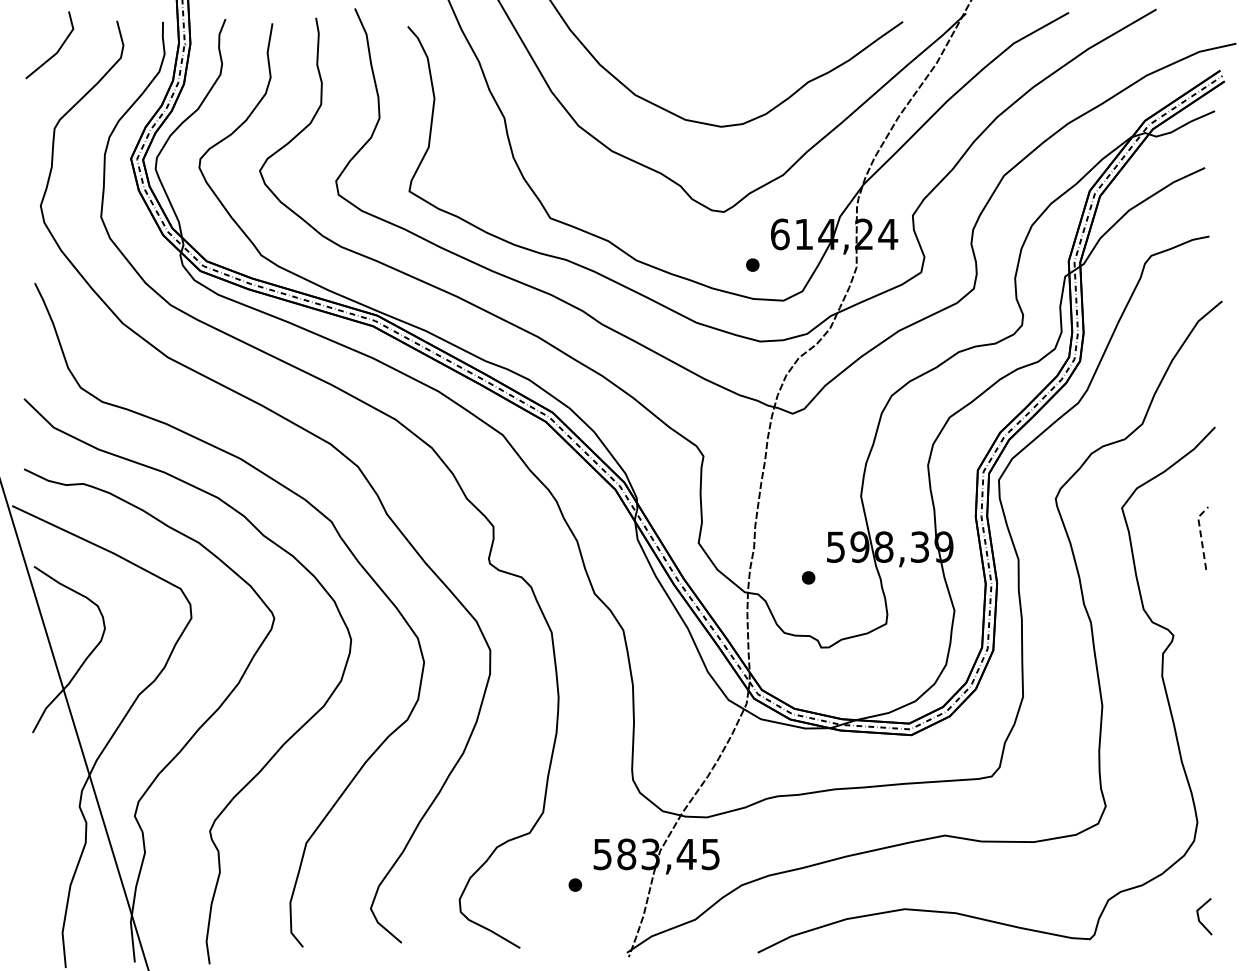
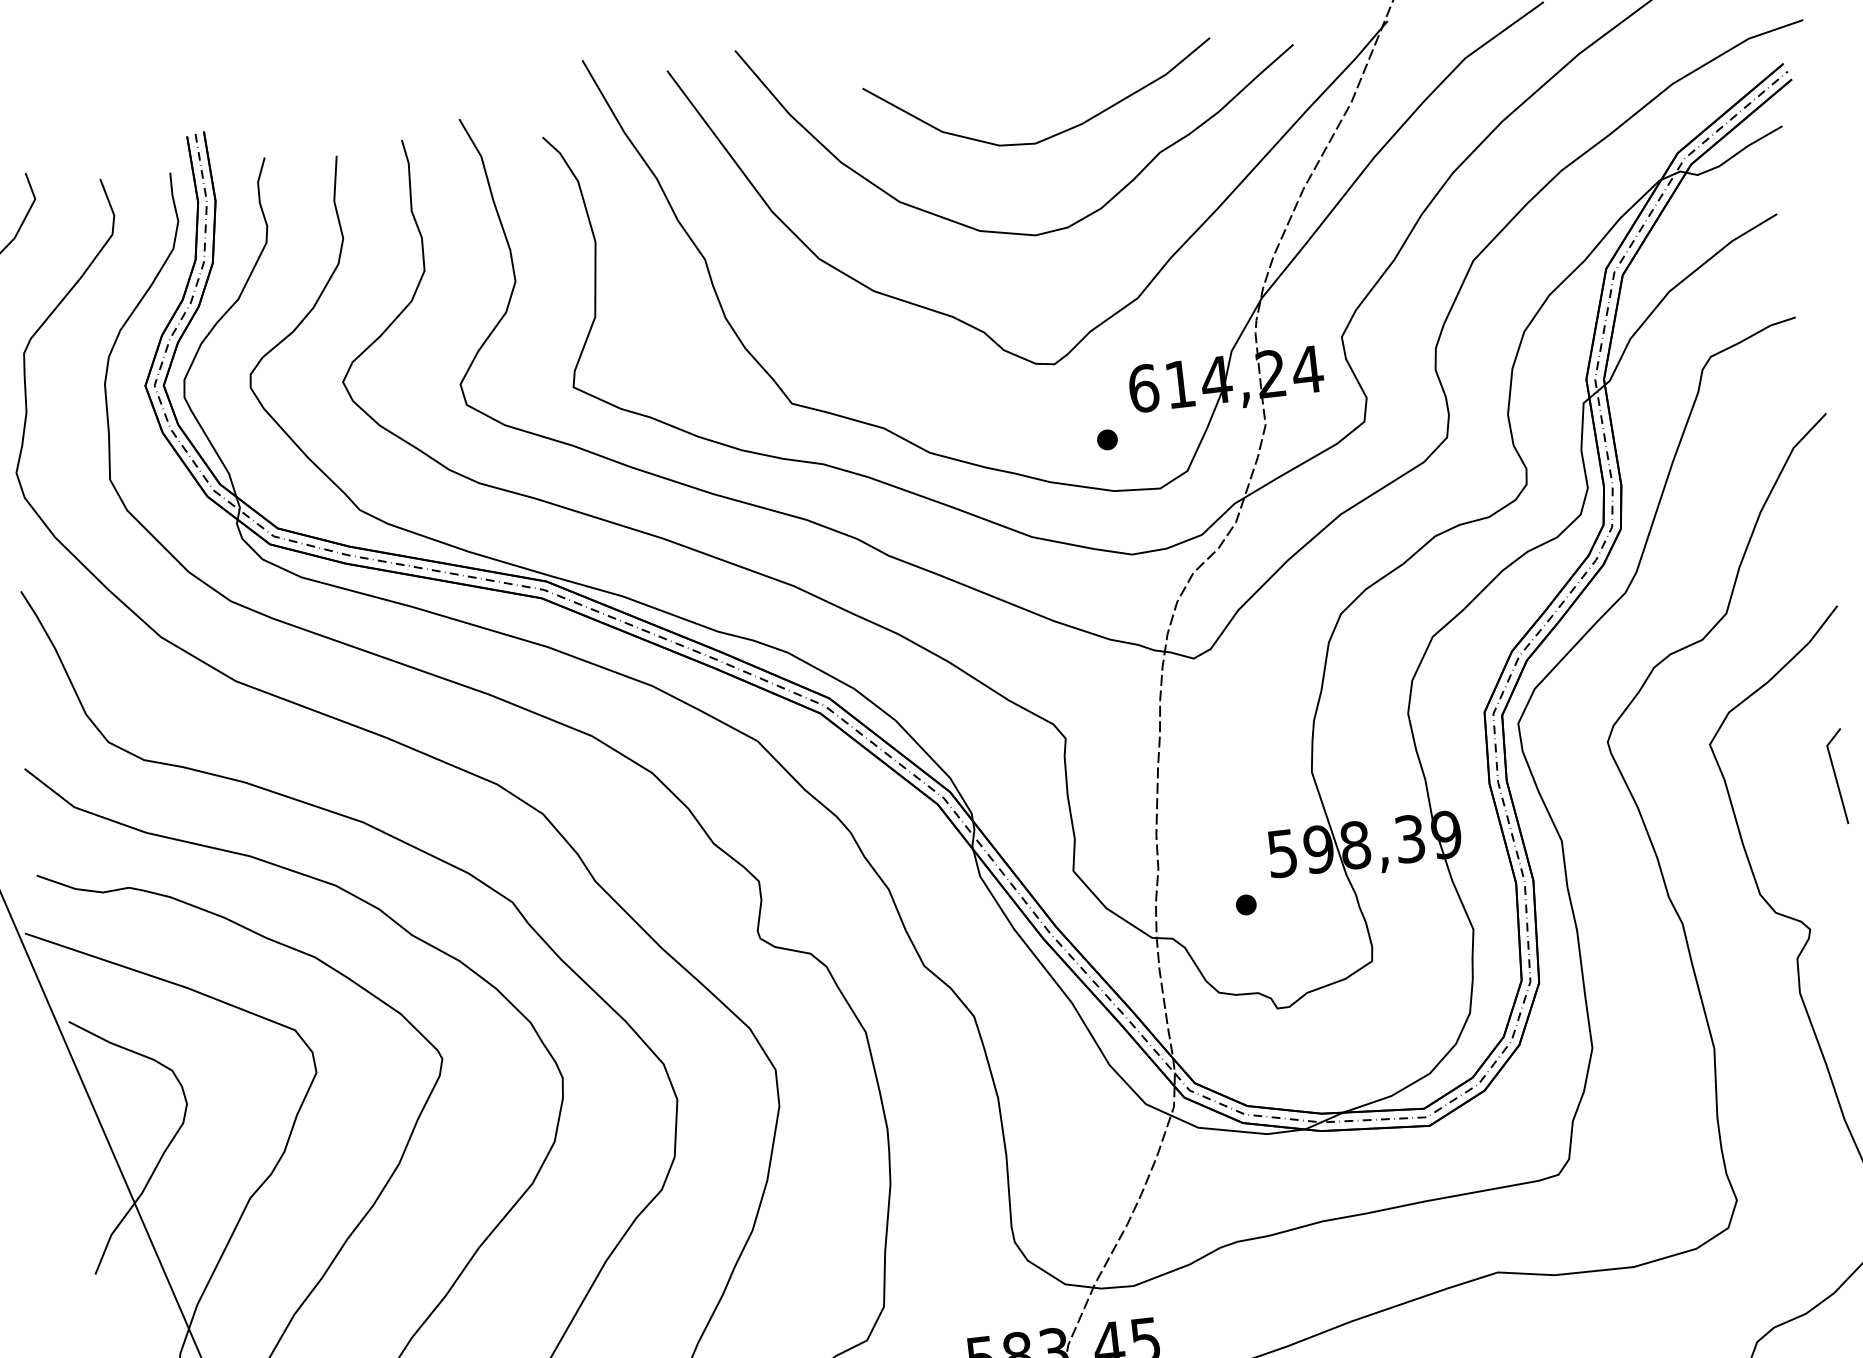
curve: (742, 61) -> (1056, 132), added
line: (1201, 535) -> (1835, 772), dashed -> solid

